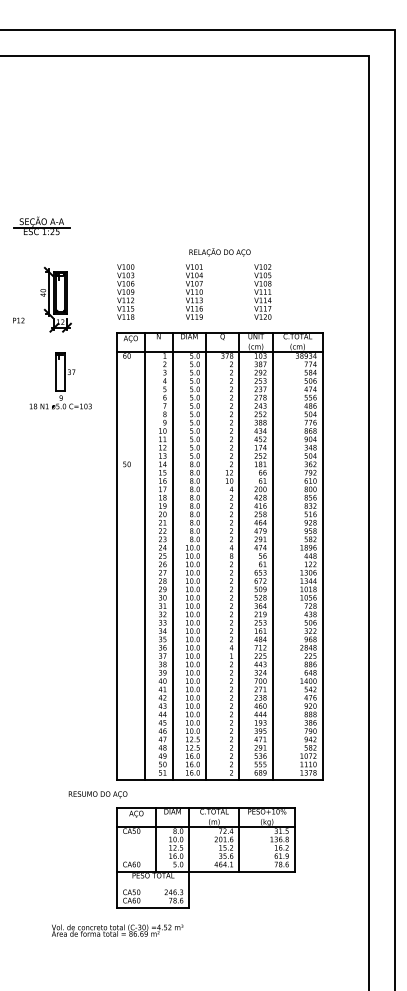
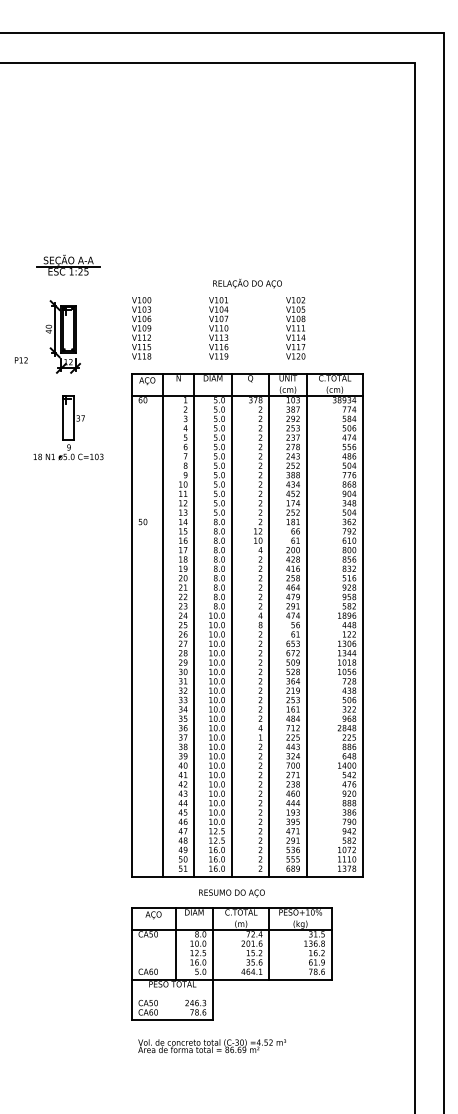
part: (41, 225) -> (68, 264), moved
text: (97, 794) -> (231, 893), moved
text: (117, 930) -> (212, 1045), moved

